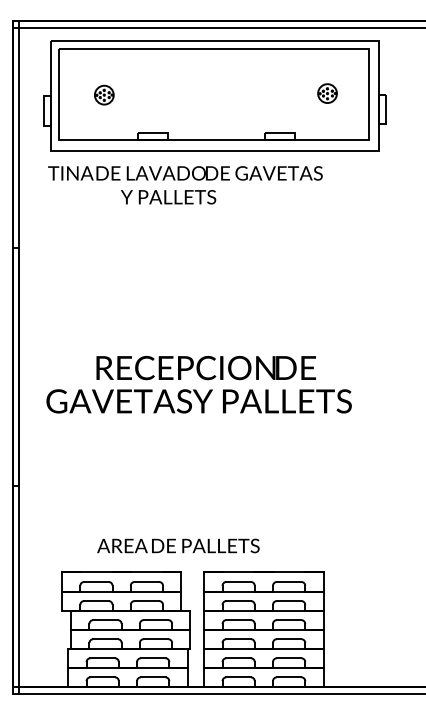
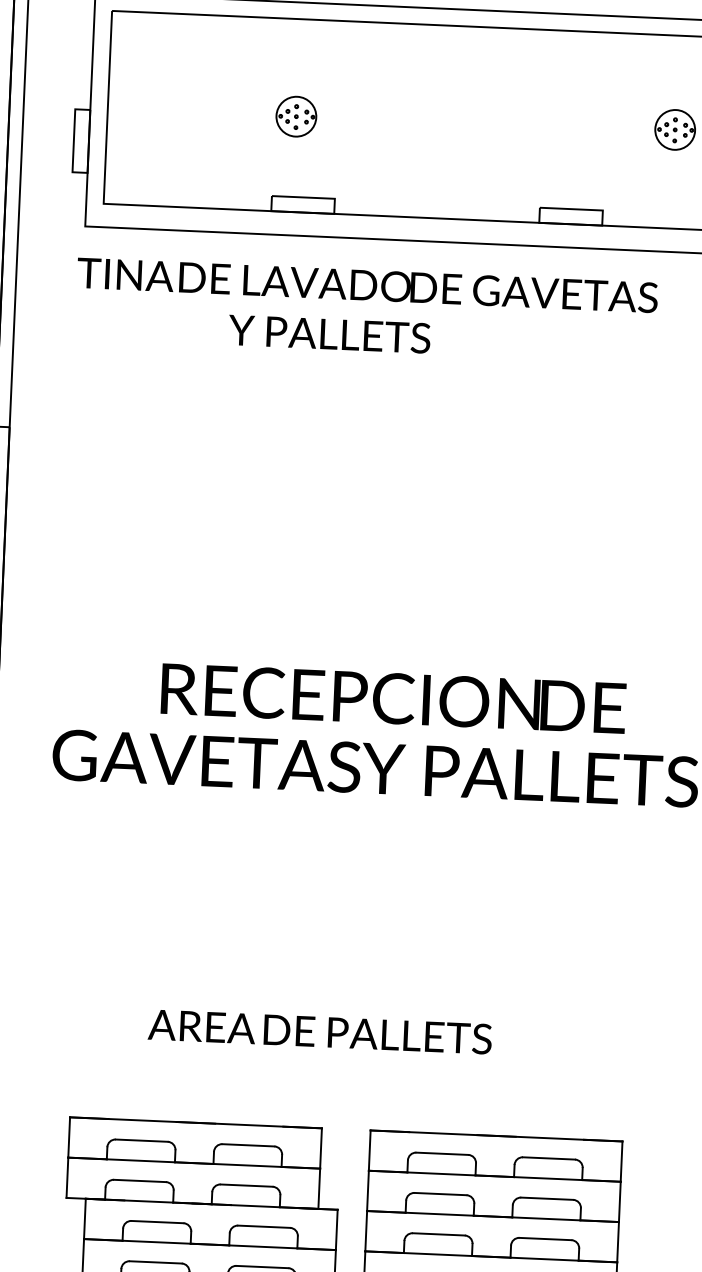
part: (104, 94) -> (296, 115), moved
text: (178, 545) -> (320, 1030), moved

